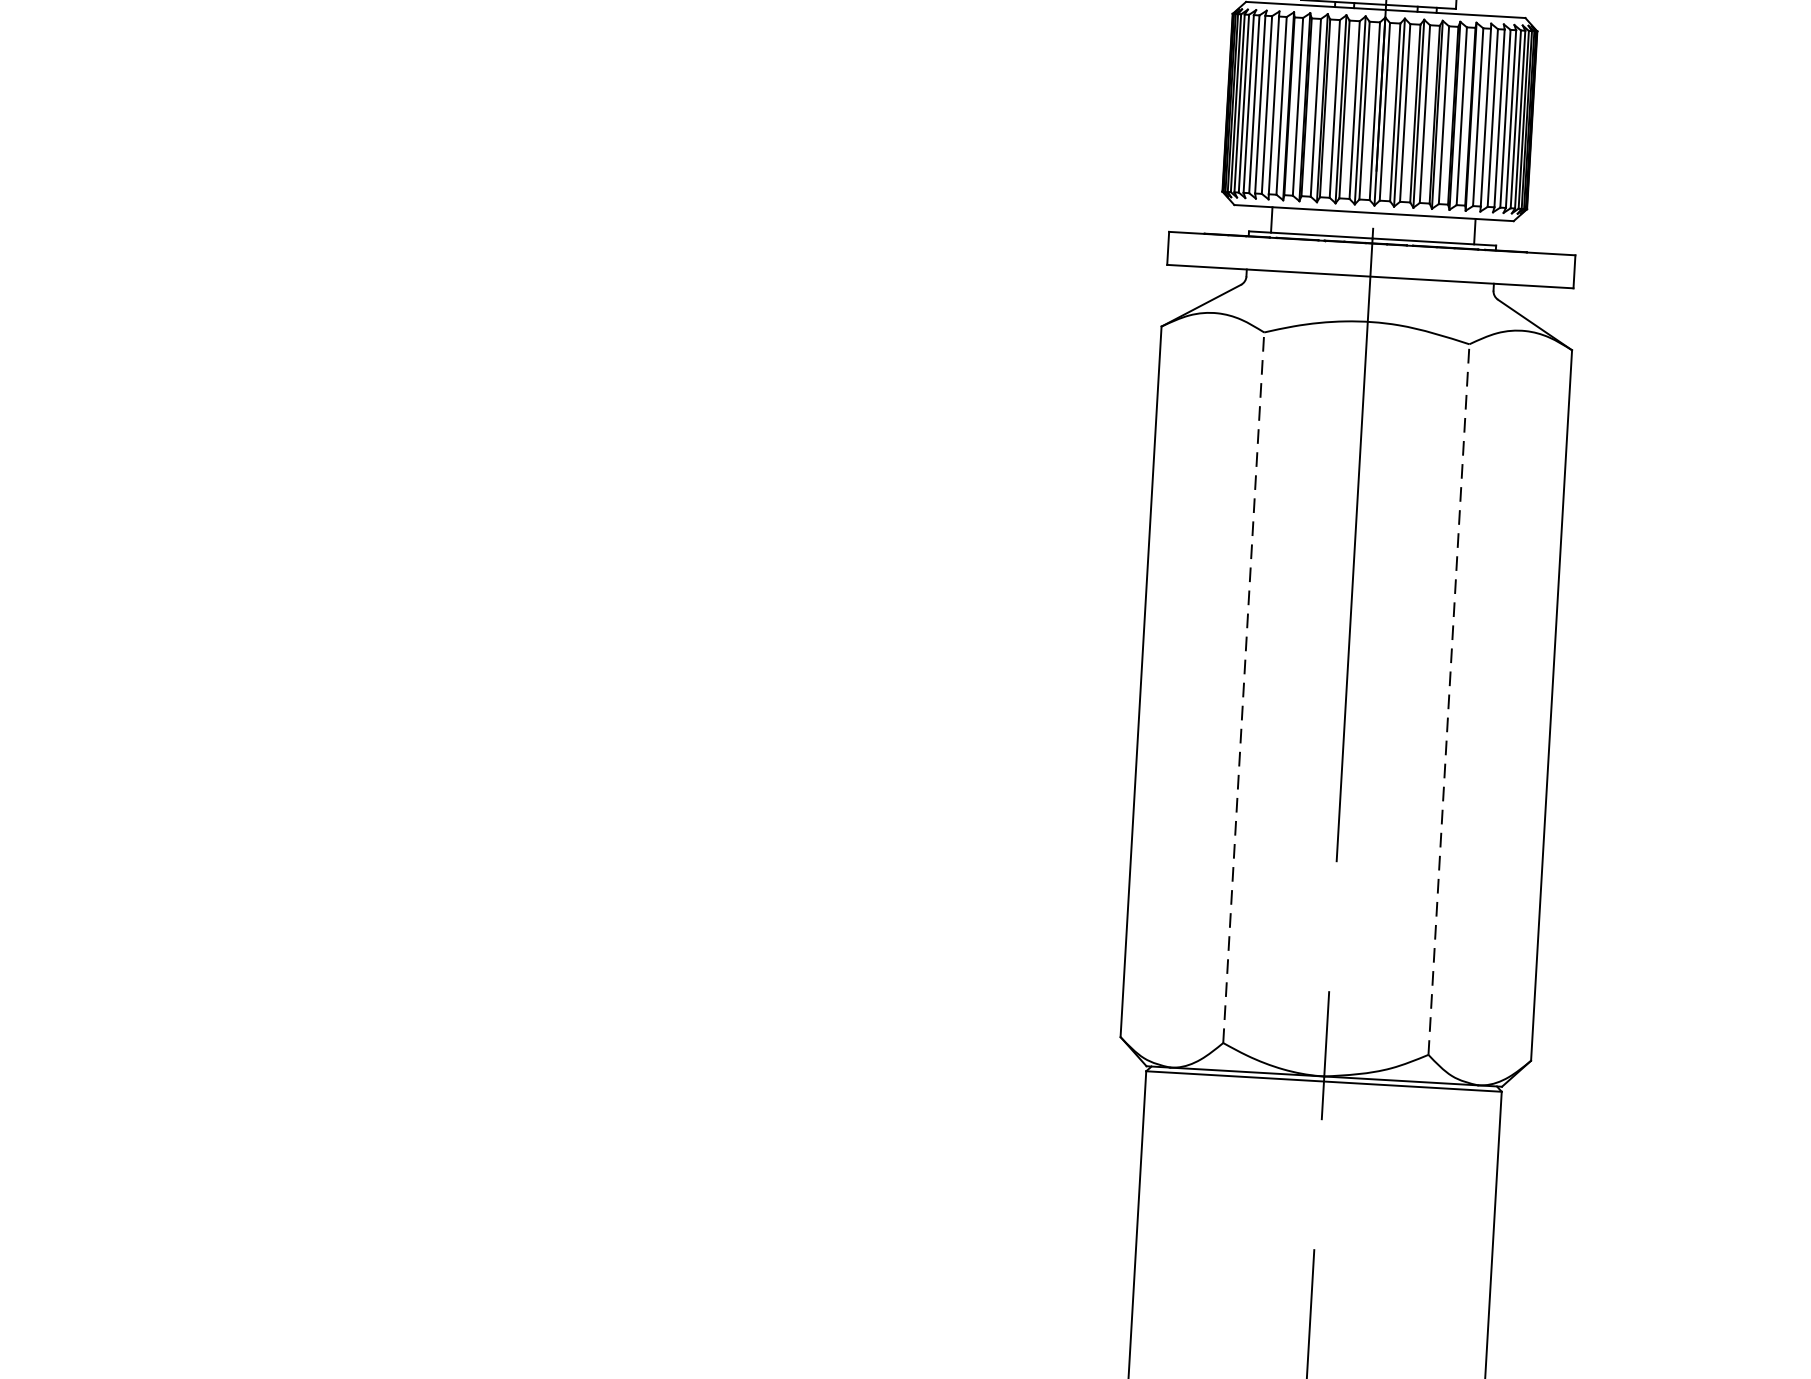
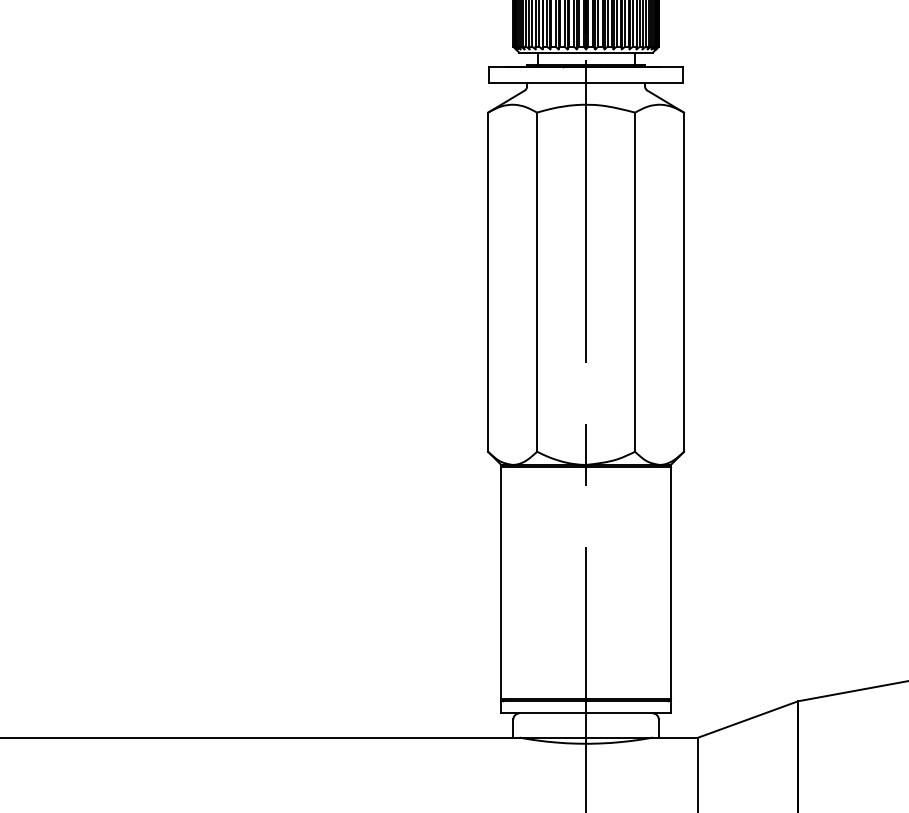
line: (1244, 688) -> (537, 282), dashed -> solid
line: (1449, 700) -> (635, 282), dashed -> solid

